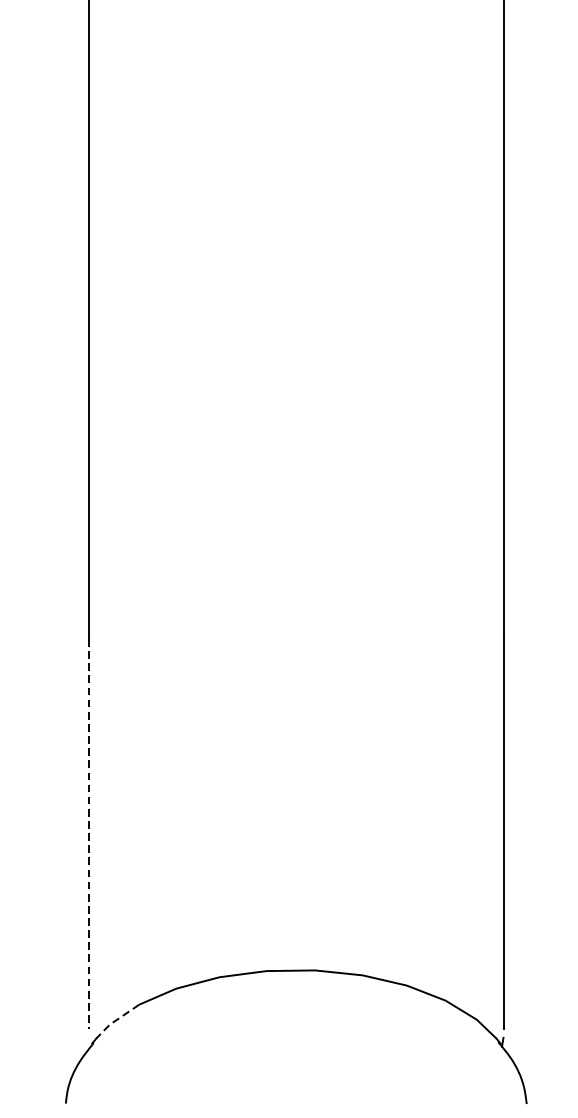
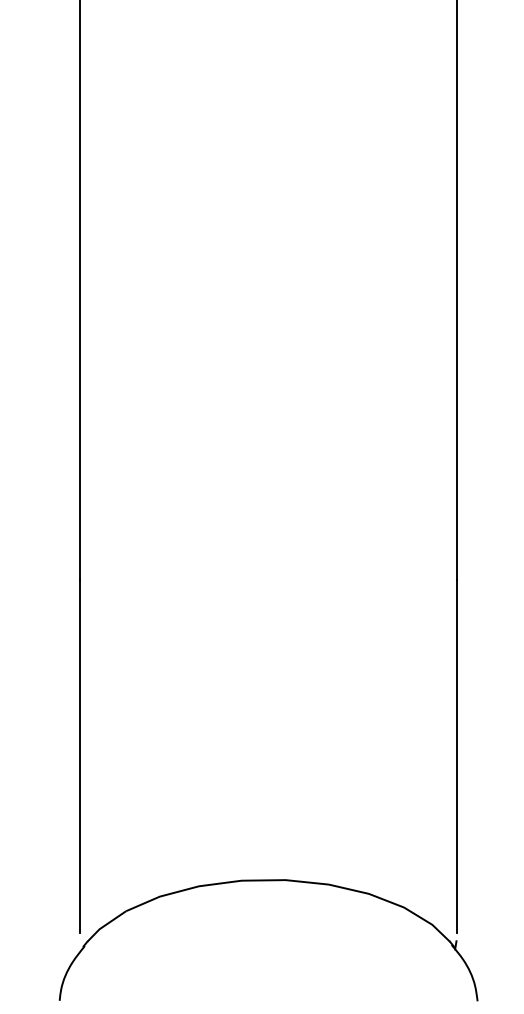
line: (88, 834) -> (80, 756), dashed -> solid
line: (116, 1020) -> (105, 925), dashed -> solid

